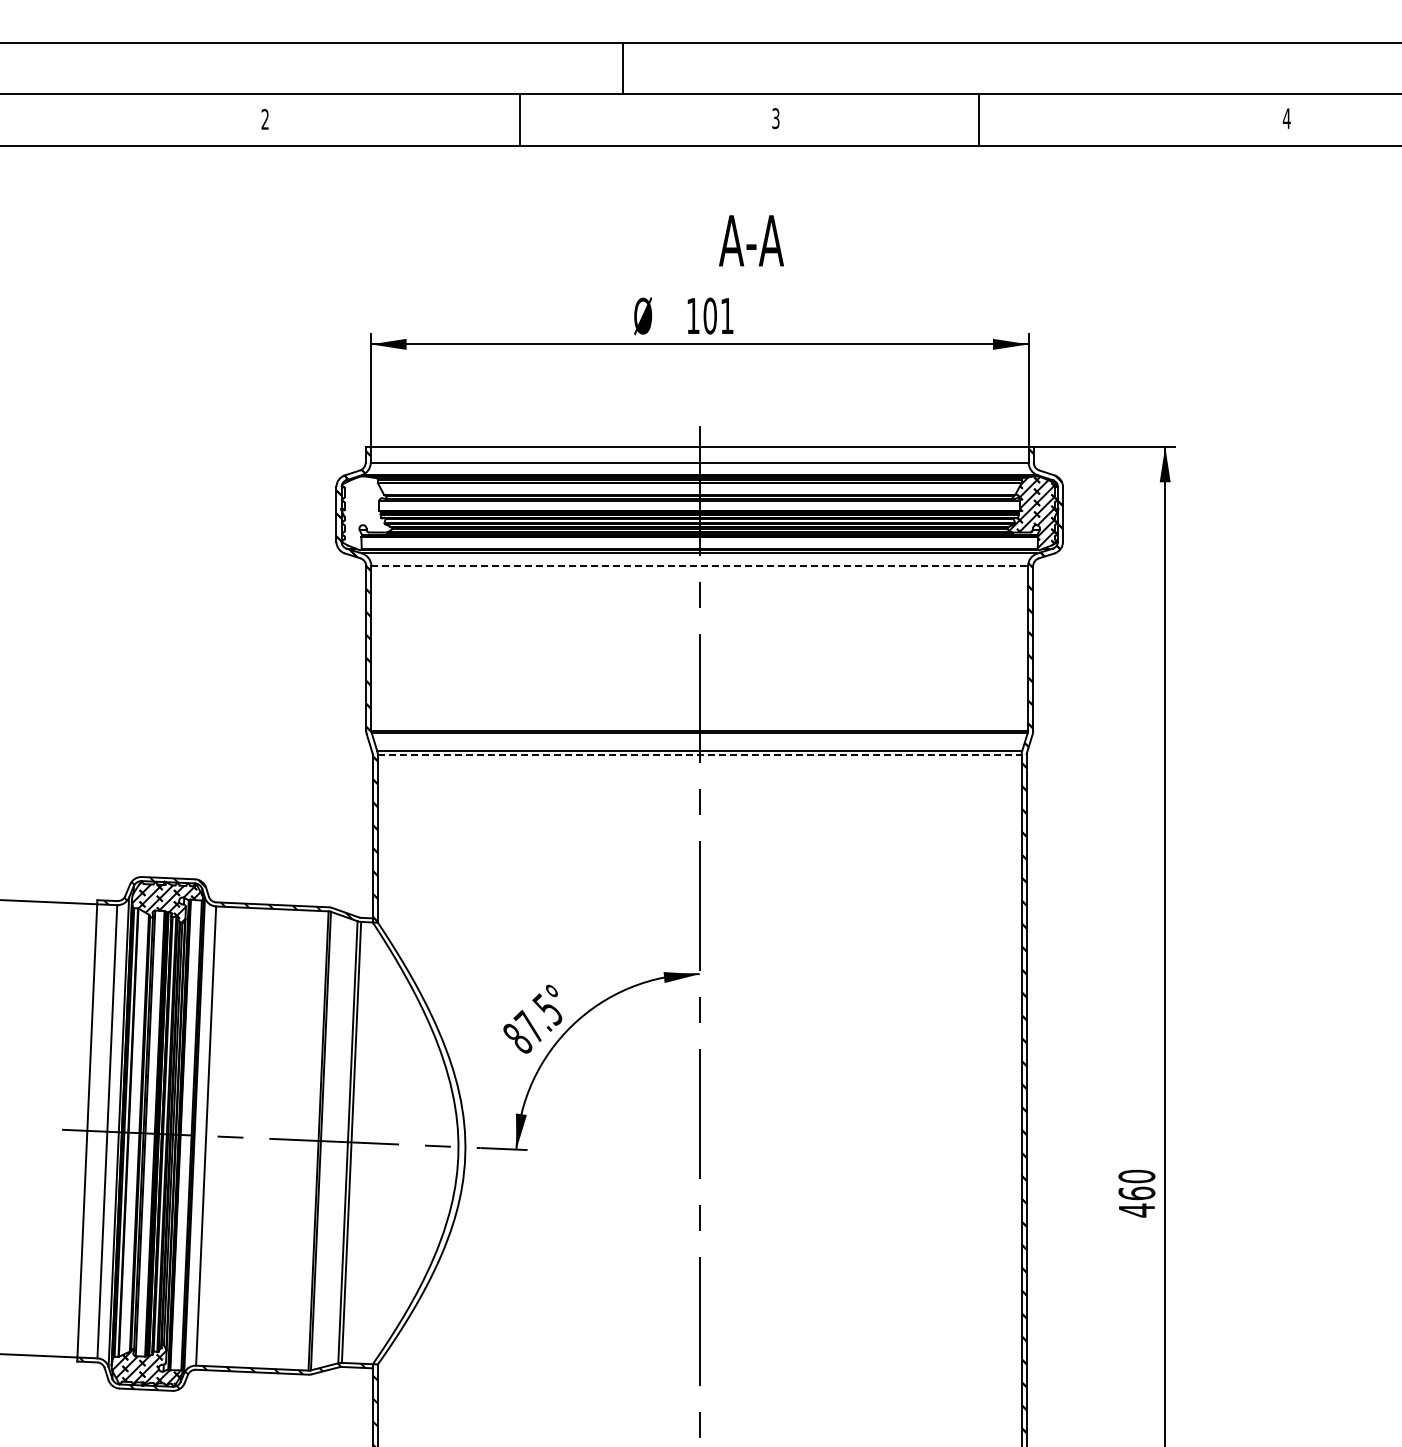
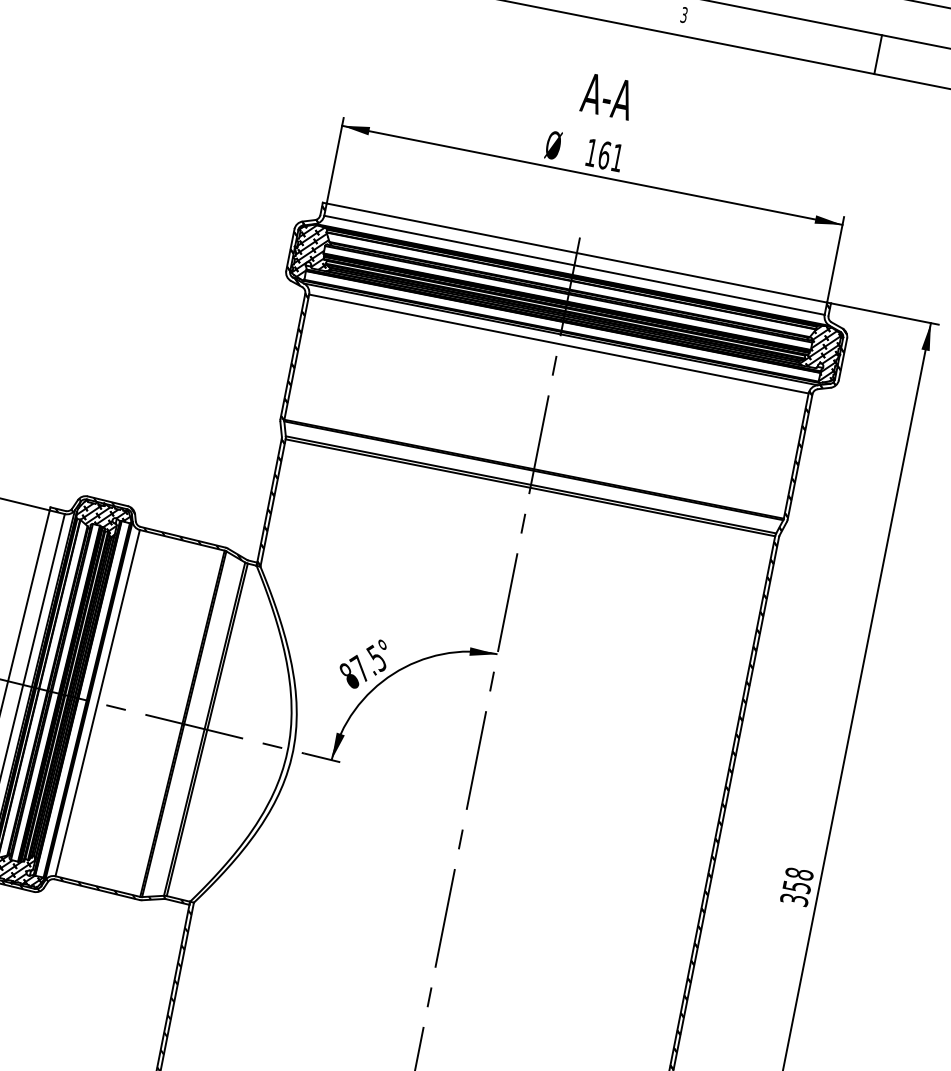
line: (979, 119) -> (878, 54), moved
text: (751, 240) -> (607, 96), moved
text: (710, 315) -> (604, 155), 101 -> 161
hatch: (366, 513) -> (313, 253), added
line: (700, 566) -> (559, 344), dashed -> solid
line: (699, 755) -> (530, 487), dashed -> solid
text: (1136, 1193) -> (796, 886), 460 -> 358

